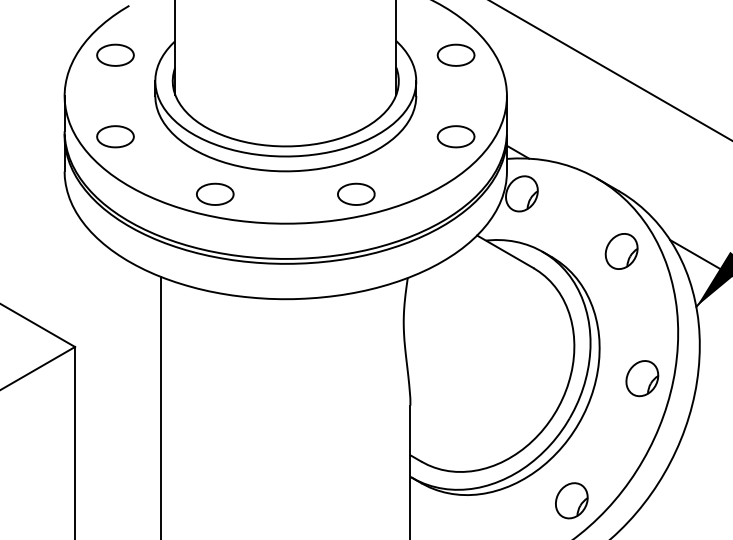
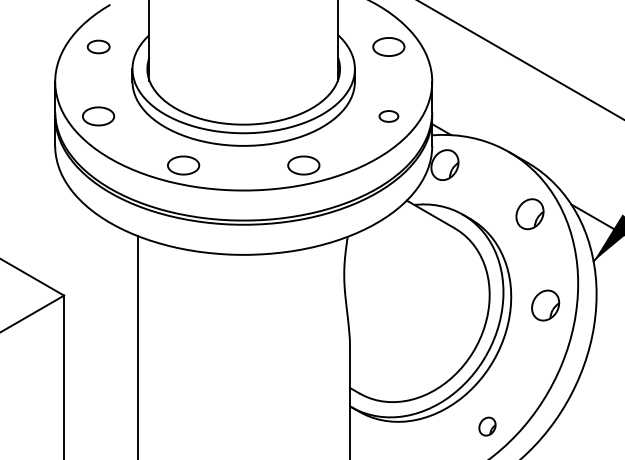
part: (115, 54) -> (98, 46), size x0.7
part: (455, 136) -> (388, 116), size x0.6
part: (642, 378) -> (545, 305), moved
part: (571, 500) -> (487, 426), size x0.6

